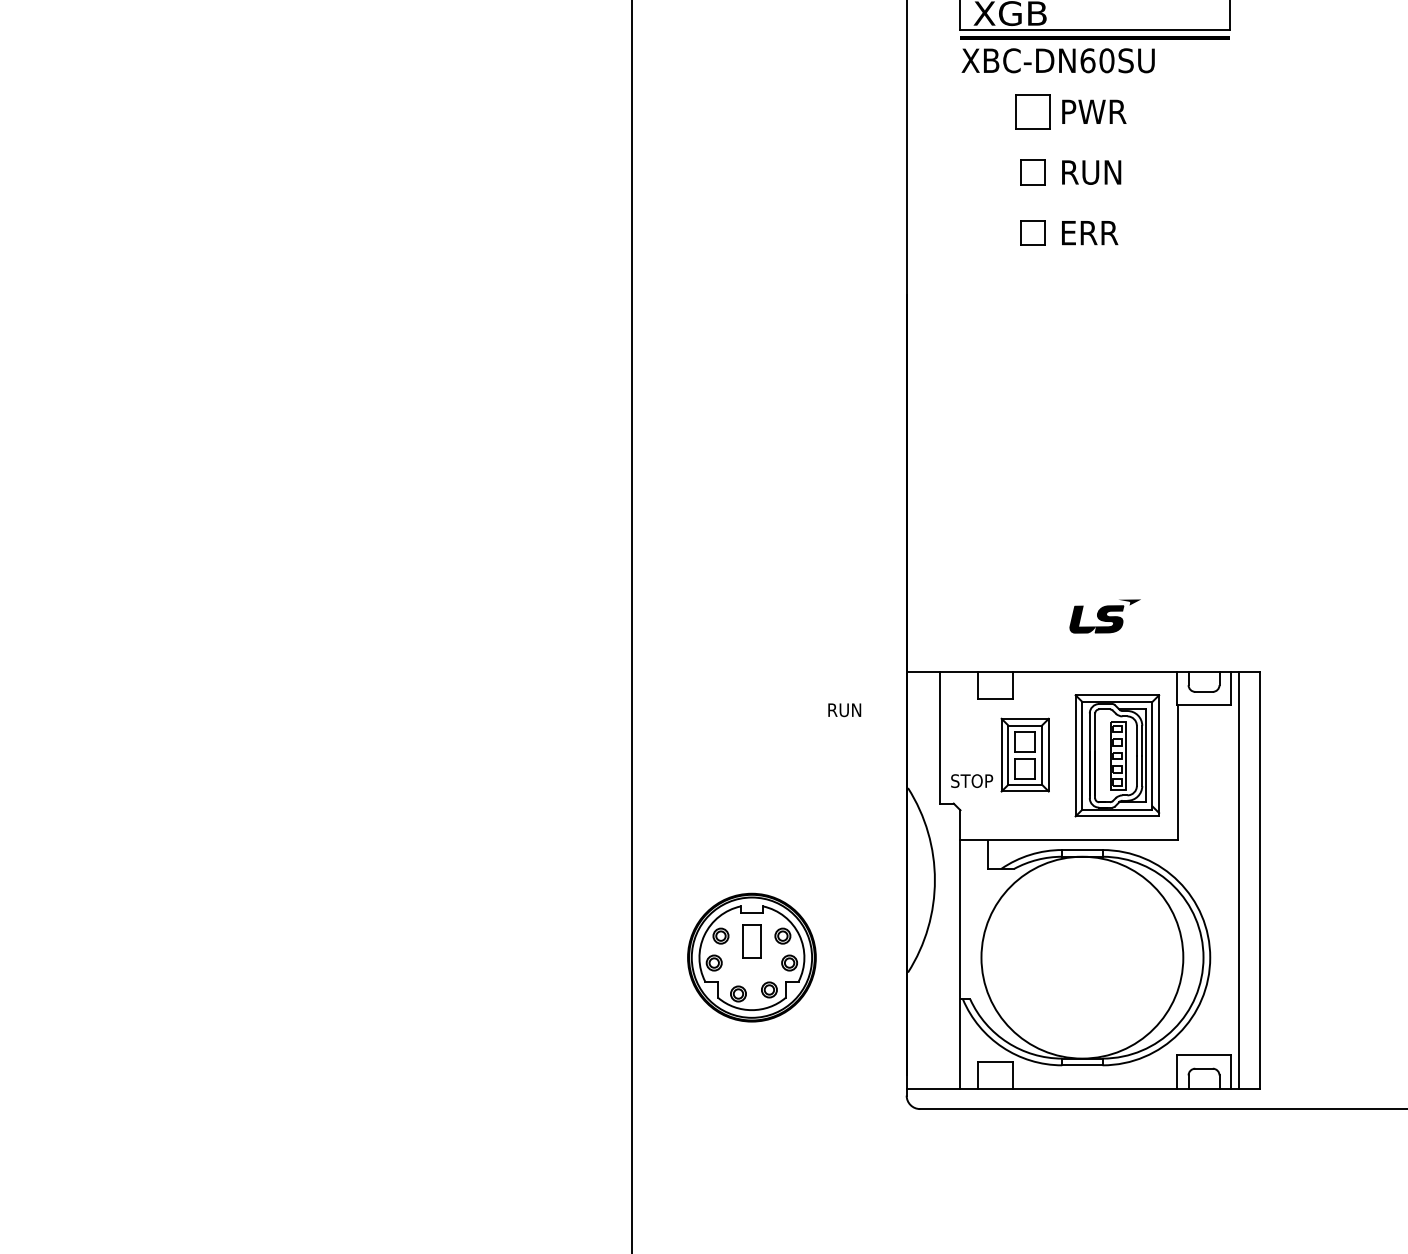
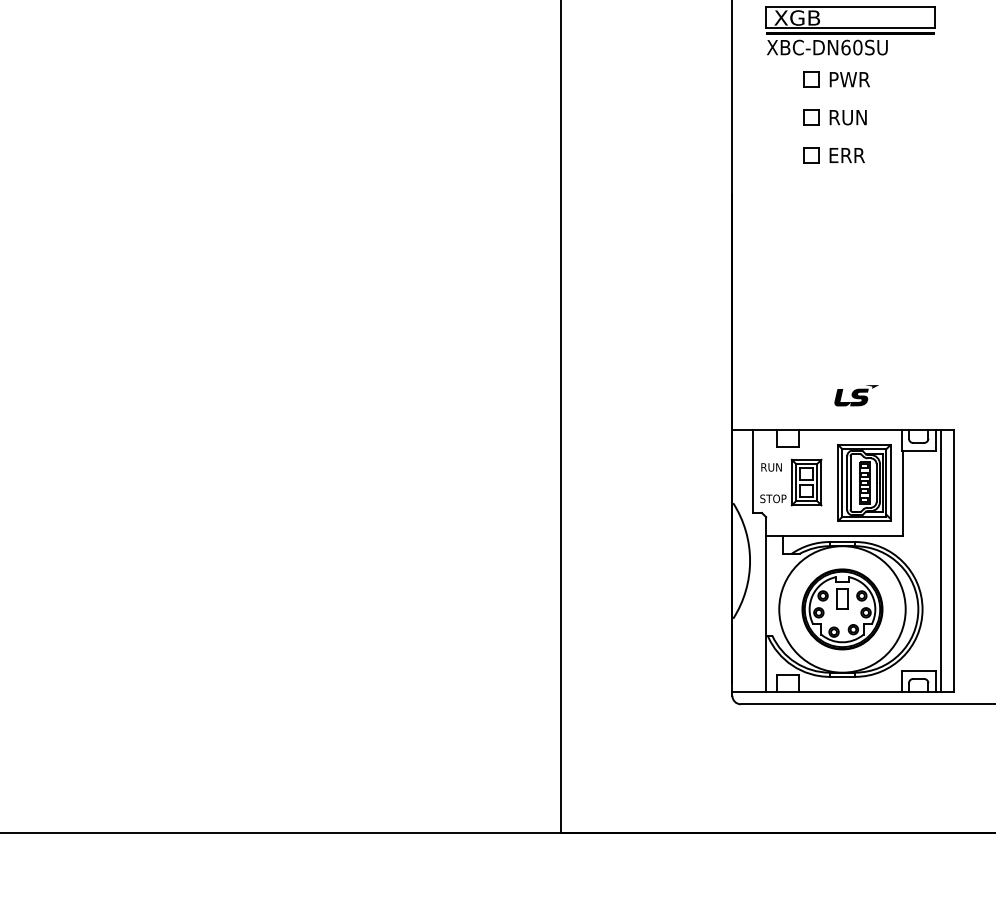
part: (1032, 111) -> (811, 79), size x0.71
text: (844, 710) -> (771, 467), moved
part: (751, 957) -> (842, 609), moved

